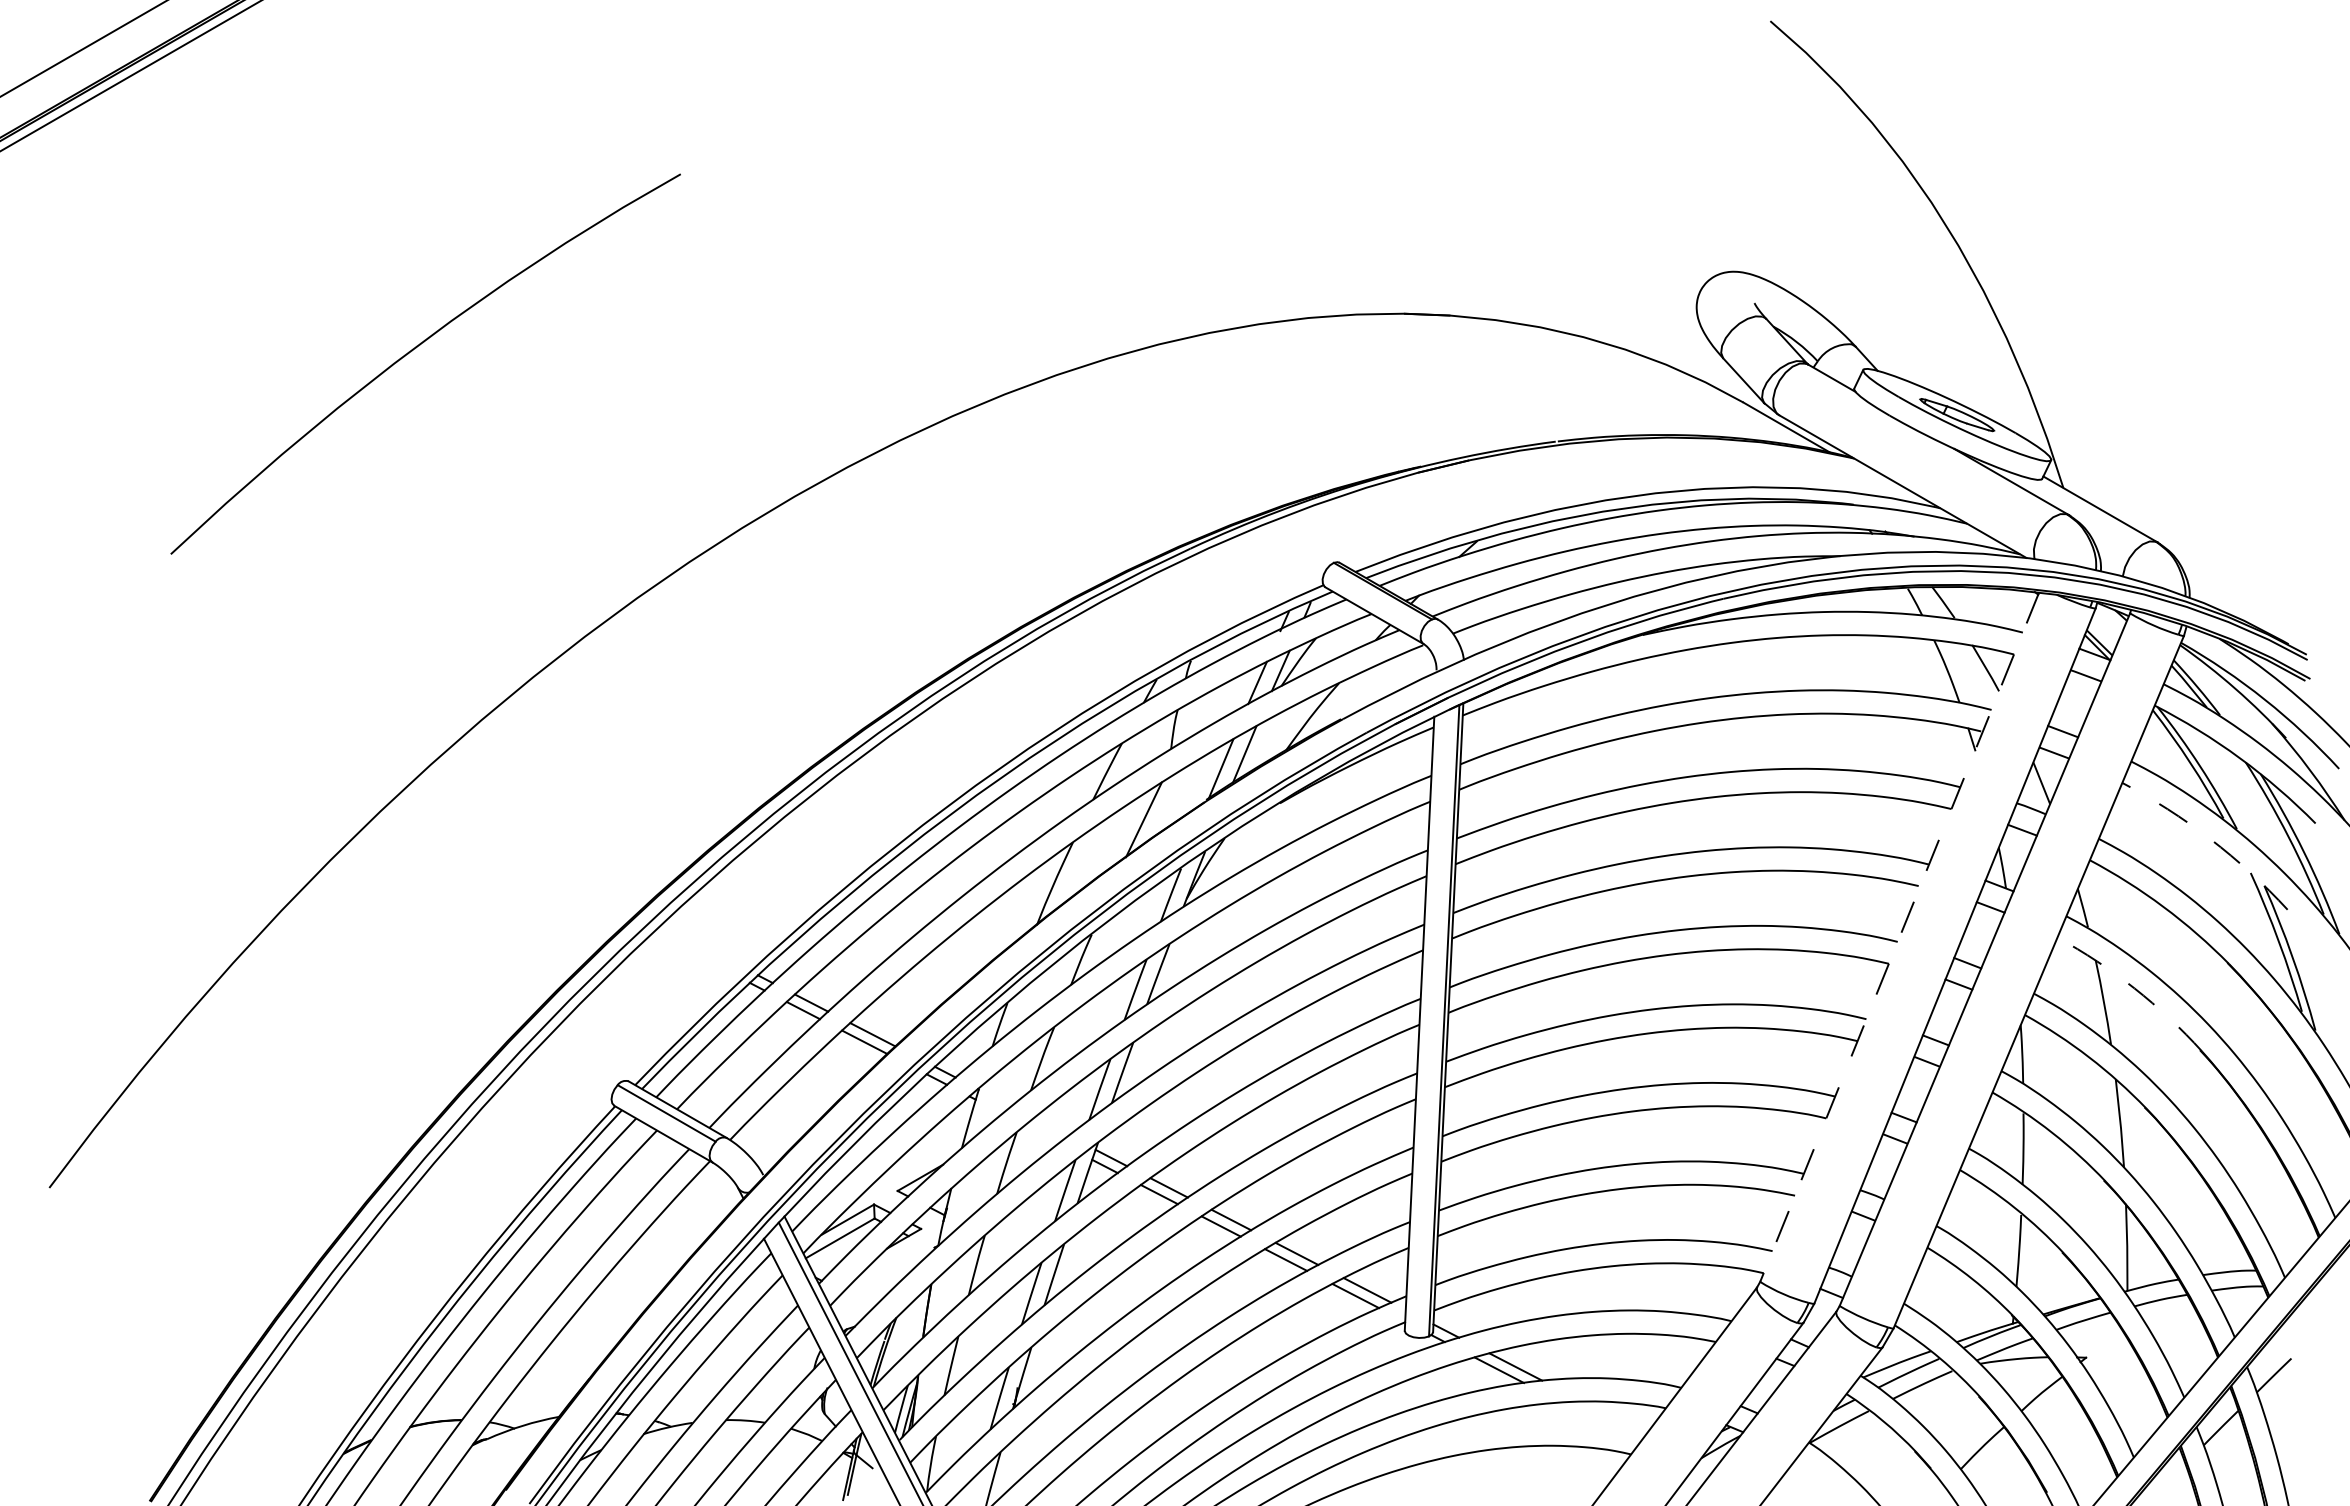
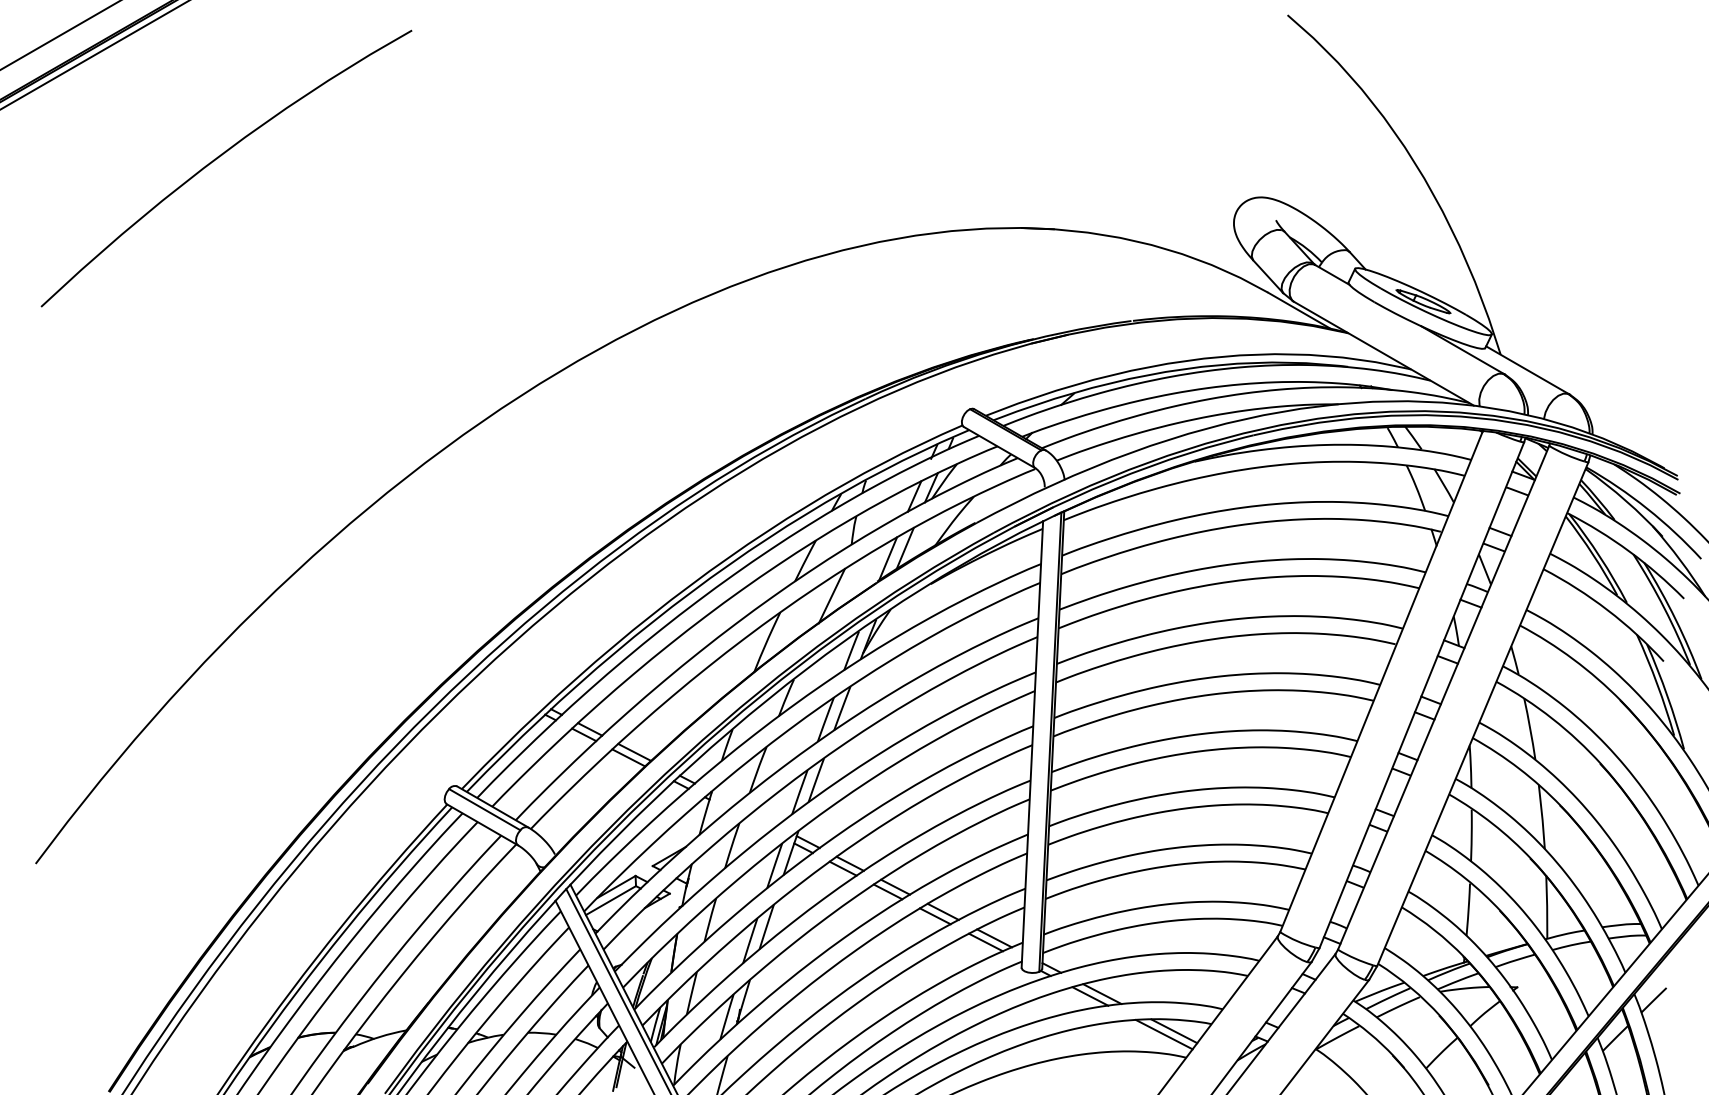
curve: (416, 348) -> (219, 157), moved
arc: (2210, 839) -> (1607, 610), dashed -> solid
line: (1899, 937) -> (1381, 681), dashed -> solid
arc: (2134, 988) -> (1552, 718), dashed -> solid
line: (1614, 1417) -> (1174, 1030), added
line: (1600, 1422) -> (1164, 1034), added

